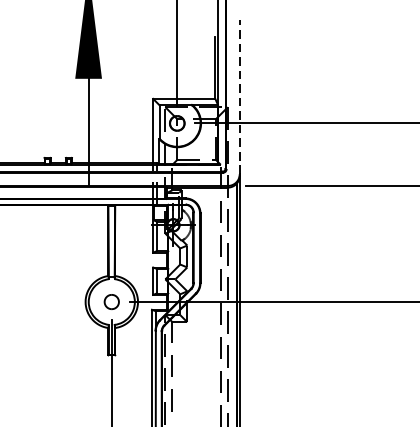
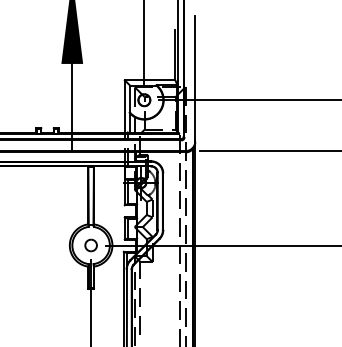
line: (240, 96) -> (195, 78), dashed -> solid

